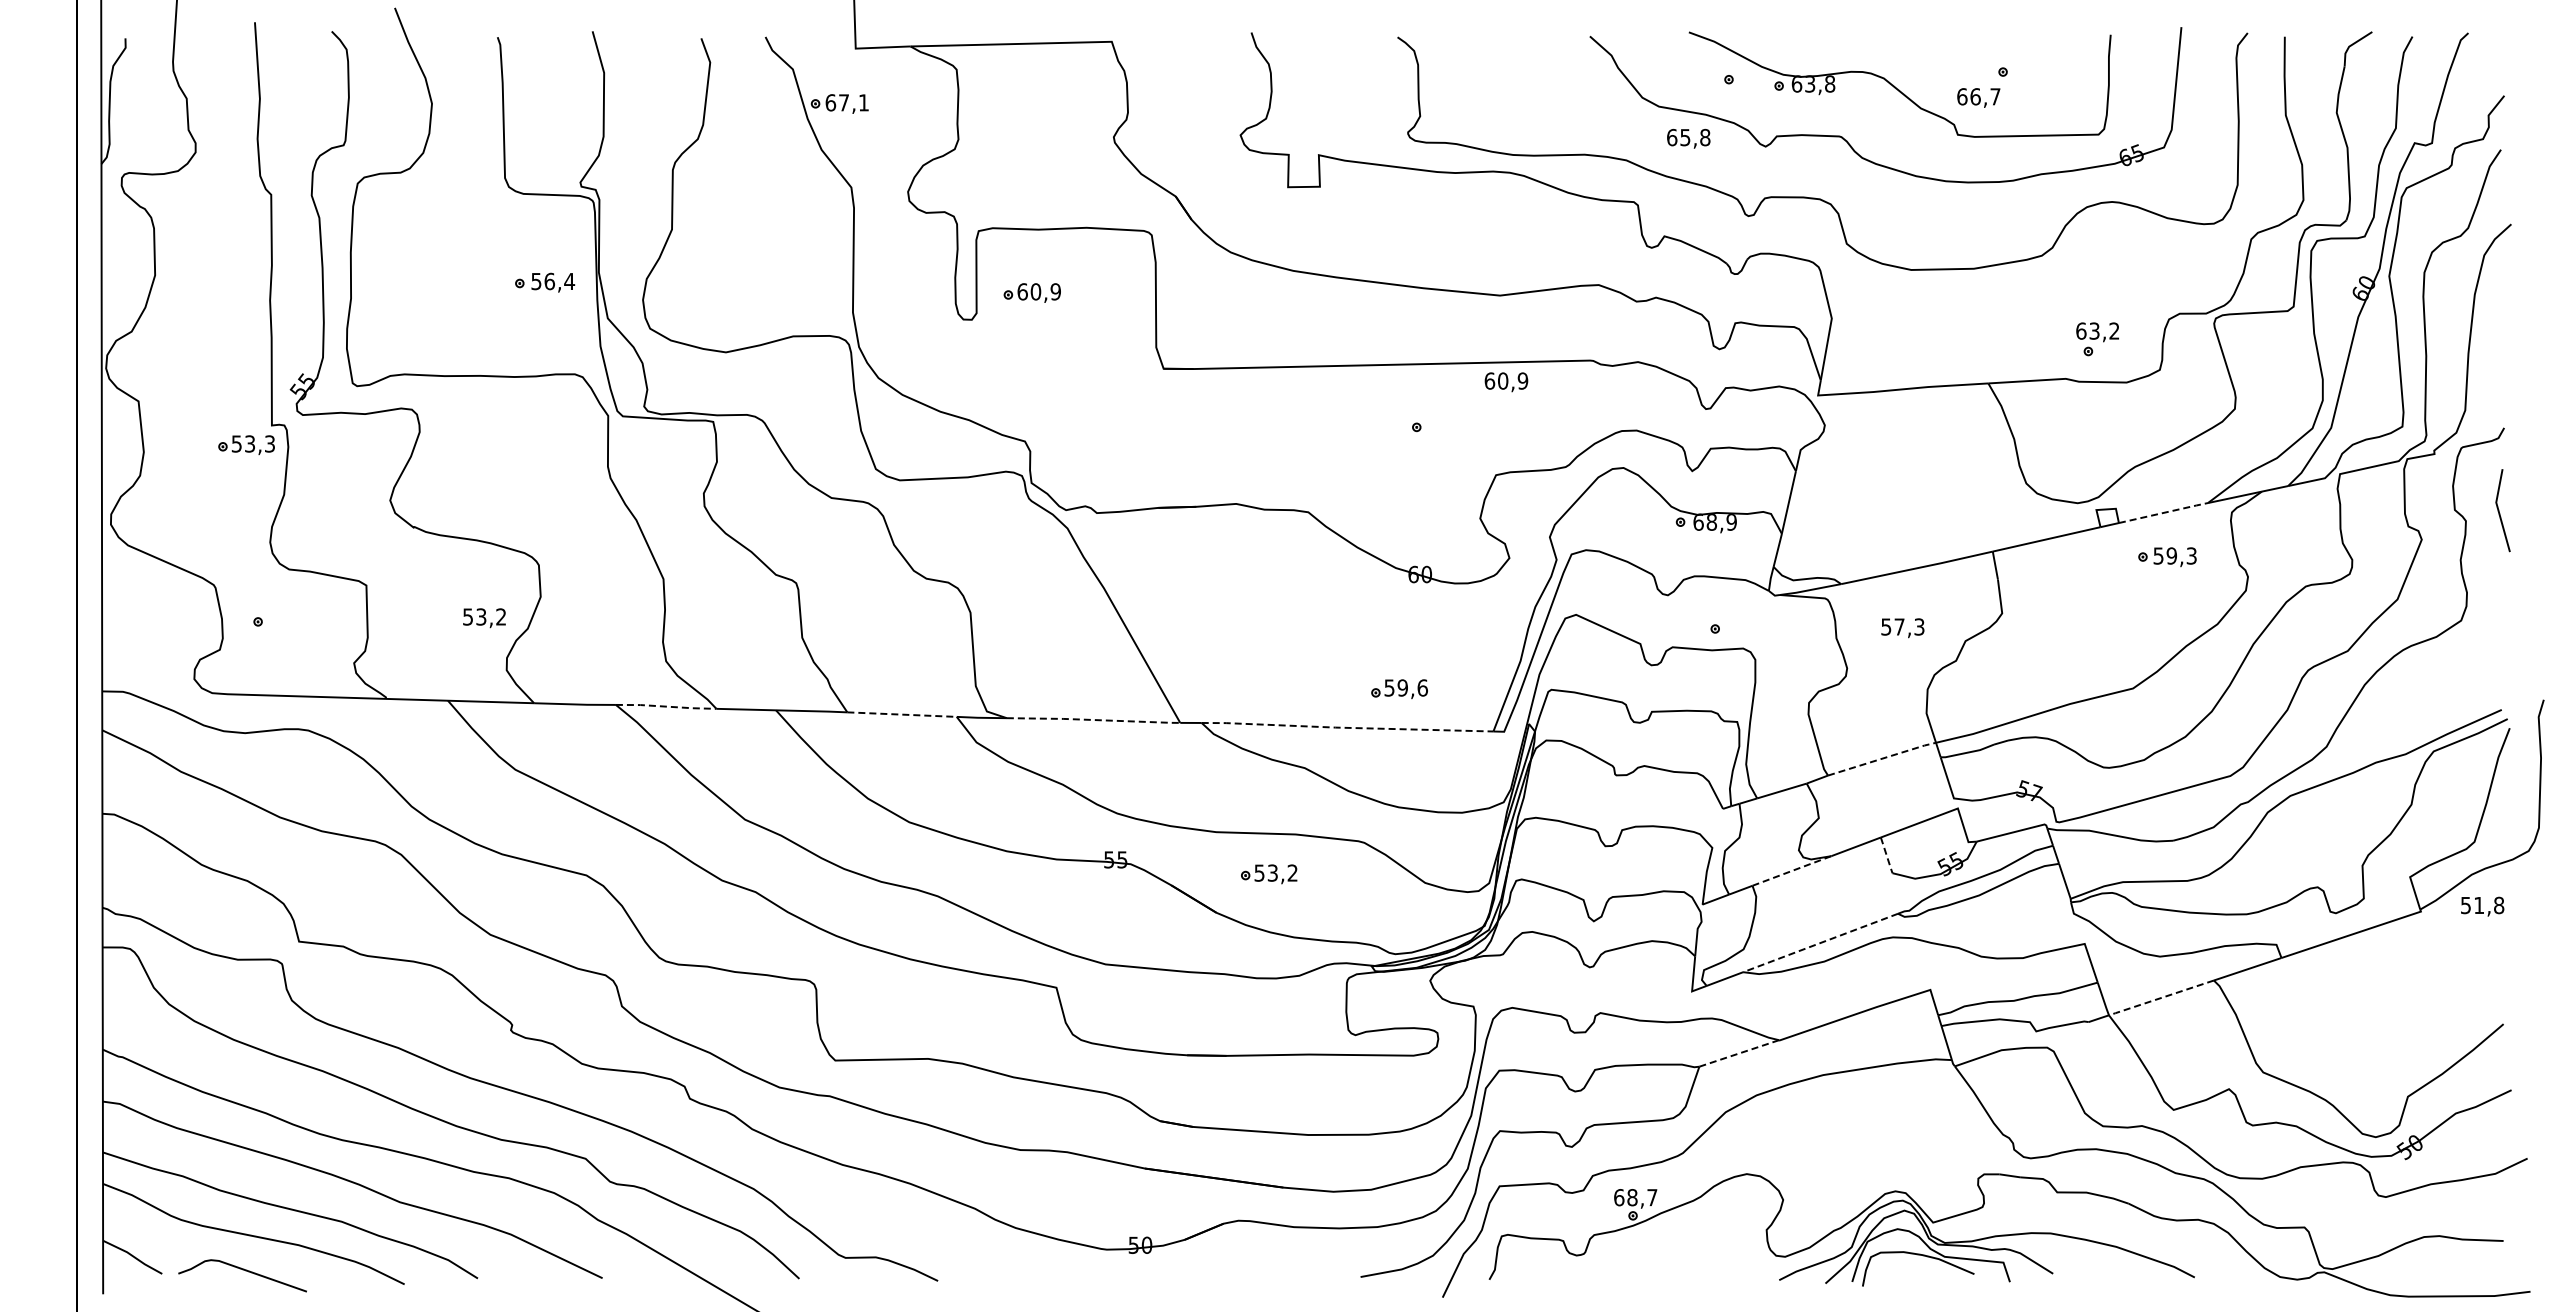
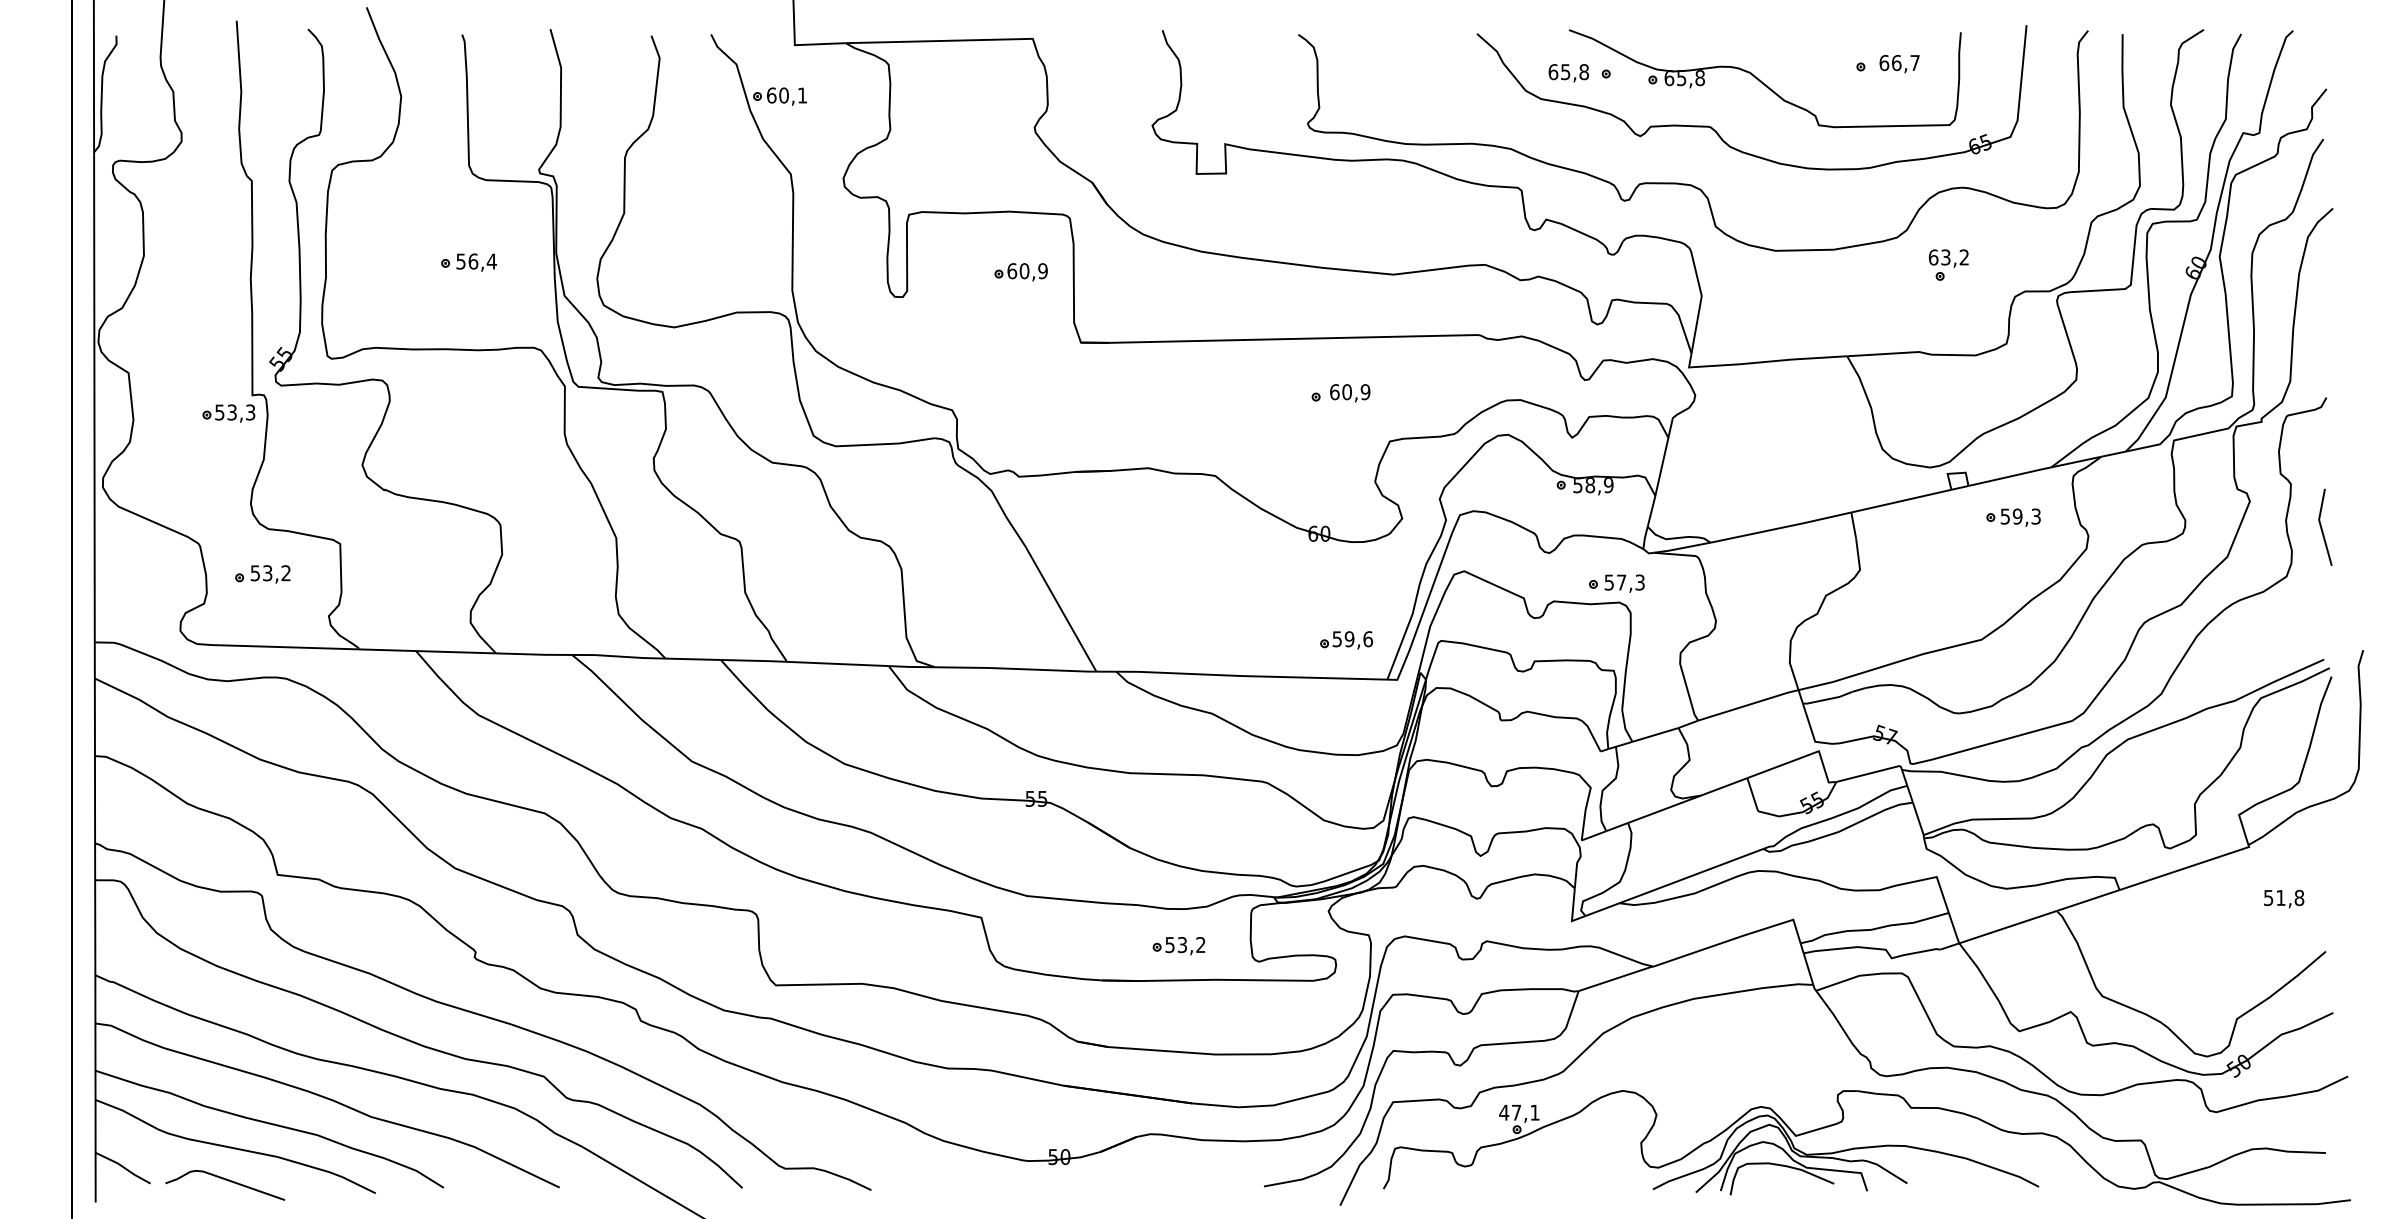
text: (1810, 83) -> (1681, 77), 63,8 -> 65,8
text: (1978, 97) -> (1899, 63), moved
text: (843, 102) -> (783, 95), 67,1 -> 60,1
text: (1688, 138) -> (1568, 72), moved
part: (545, 282) -> (469, 262), moved
part: (1031, 292) -> (1020, 271), moved
part: (2097, 339) -> (1948, 265), moved
text: (1506, 382) -> (1350, 393), moved
line: (2499, 510) -> (2322, 527), moved
line: (2164, 512) -> (2010, 476), dashed -> solid
text: (1698, 521) -> (1577, 484), 68,9 -> 58,9
text: (484, 618) -> (270, 574), moved
text: (1902, 628) -> (1624, 583), moved
part: (1399, 689) -> (1346, 640), moved
line: (666, 706) -> (619, 656), dashed -> solid
line: (902, 714) -> (838, 663), dashed -> solid
line: (1093, 720) -> (1015, 669), dashed -> solid
line: (1346, 727) -> (1250, 675), dashed -> solid
line: (1882, 758) -> (1748, 704), dashed -> solid
line: (1886, 855) -> (1752, 794), dashed -> solid
line: (1792, 870) -> (1665, 808), dashed -> solid
part: (1269, 874) -> (1179, 946), moved
text: (2482, 906) -> (2284, 898), moved
line: (1820, 942) -> (1691, 875), dashed -> solid
line: (2160, 998) -> (2007, 927), dashed -> solid
line: (1739, 1053) -> (1615, 978), dashed -> solid
text: (1635, 1197) -> (1519, 1112), 68,7 -> 47,1

